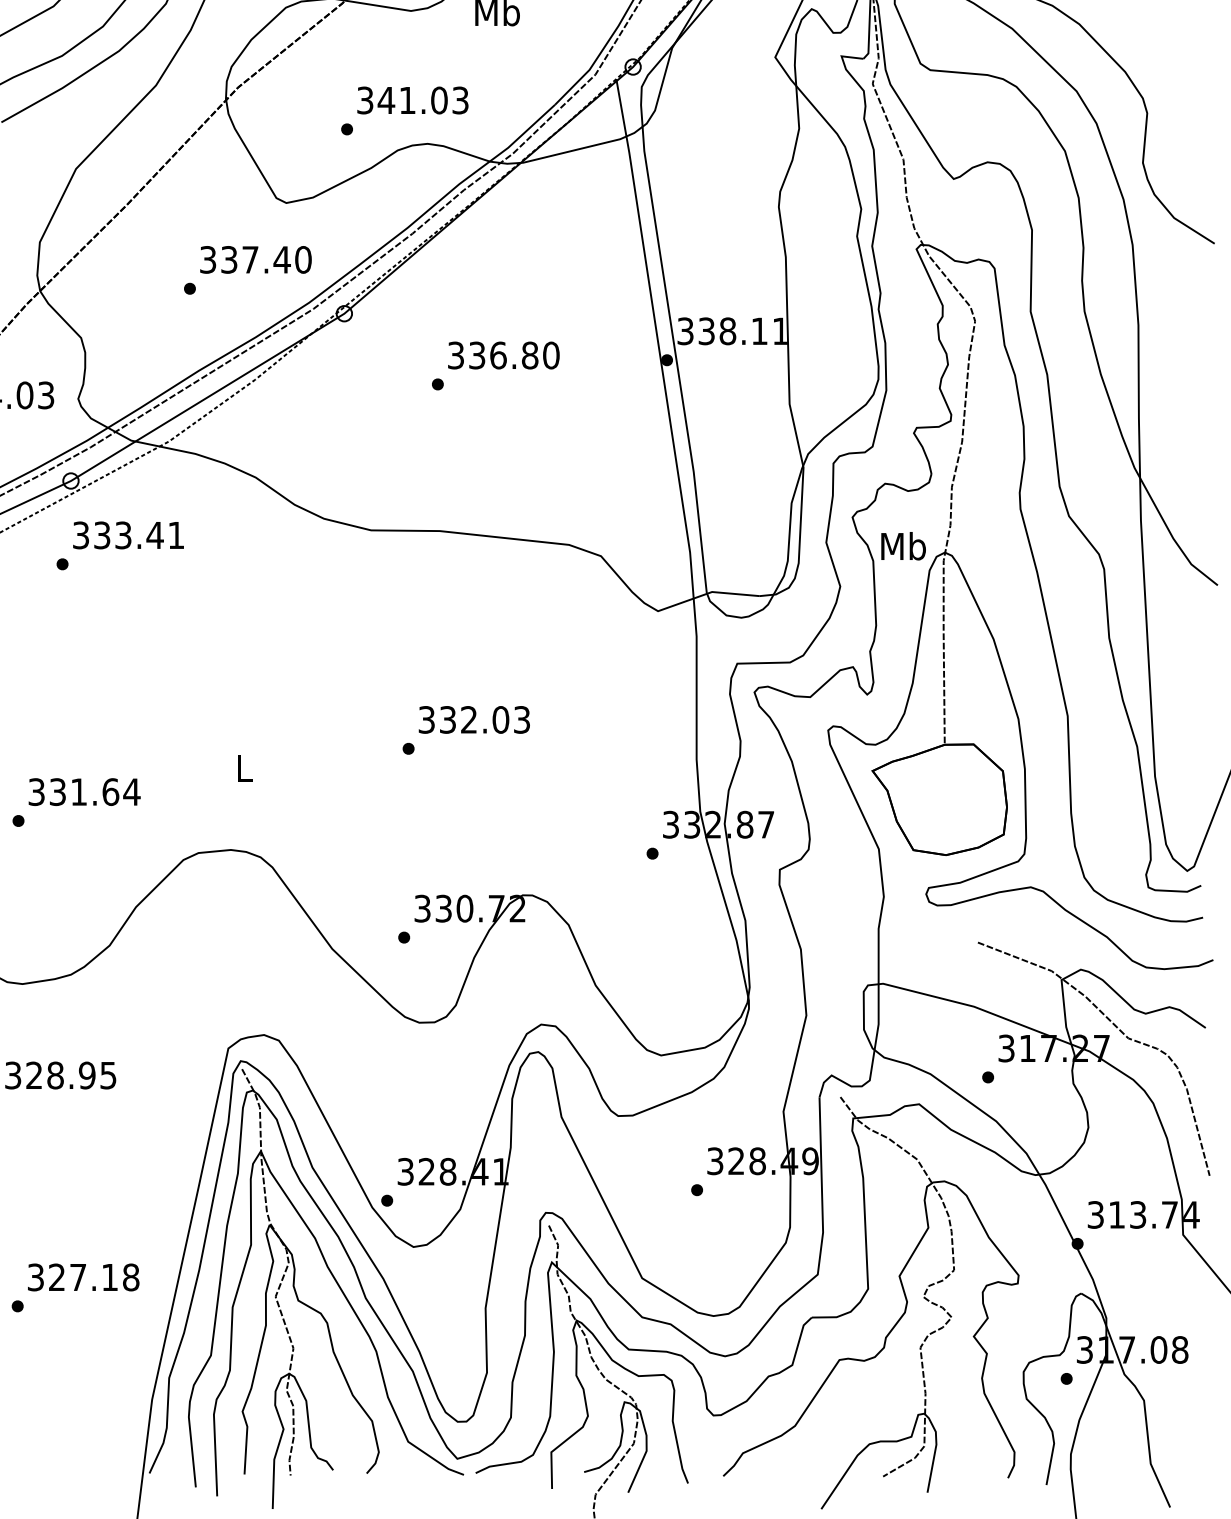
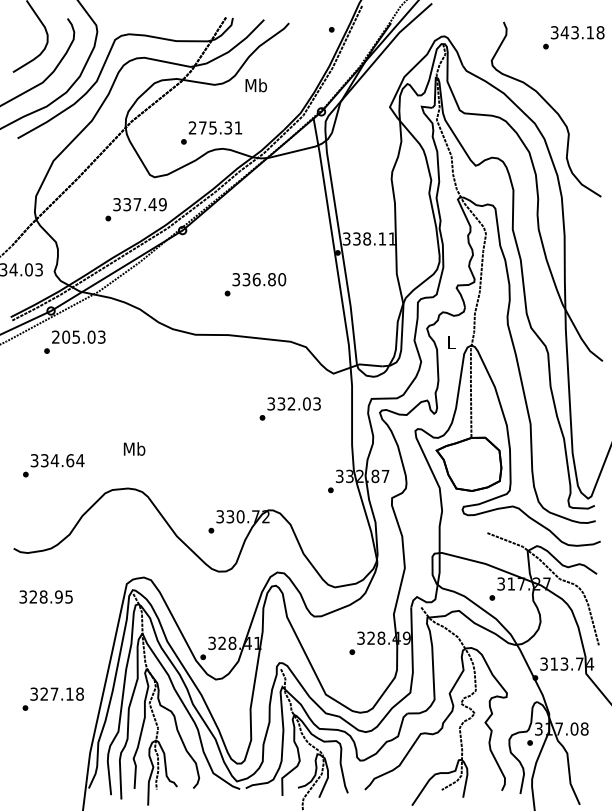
text: (412, 99) -> (215, 127), 341.03 -> 275.31
text: (302, 259) -> (162, 204), 337.40 -> 337.49
text: (495, 365) -> (255, 284), moved
text: (127, 533) -> (78, 336), 333.41 -> 205.03
text: (903, 546) -> (451, 342), Mb -> L
text: (464, 729) -> (289, 408), moved
text: (244, 766) -> (134, 448), L -> Mb
text: (78, 791) -> (54, 460), 331.64 -> 334.64

